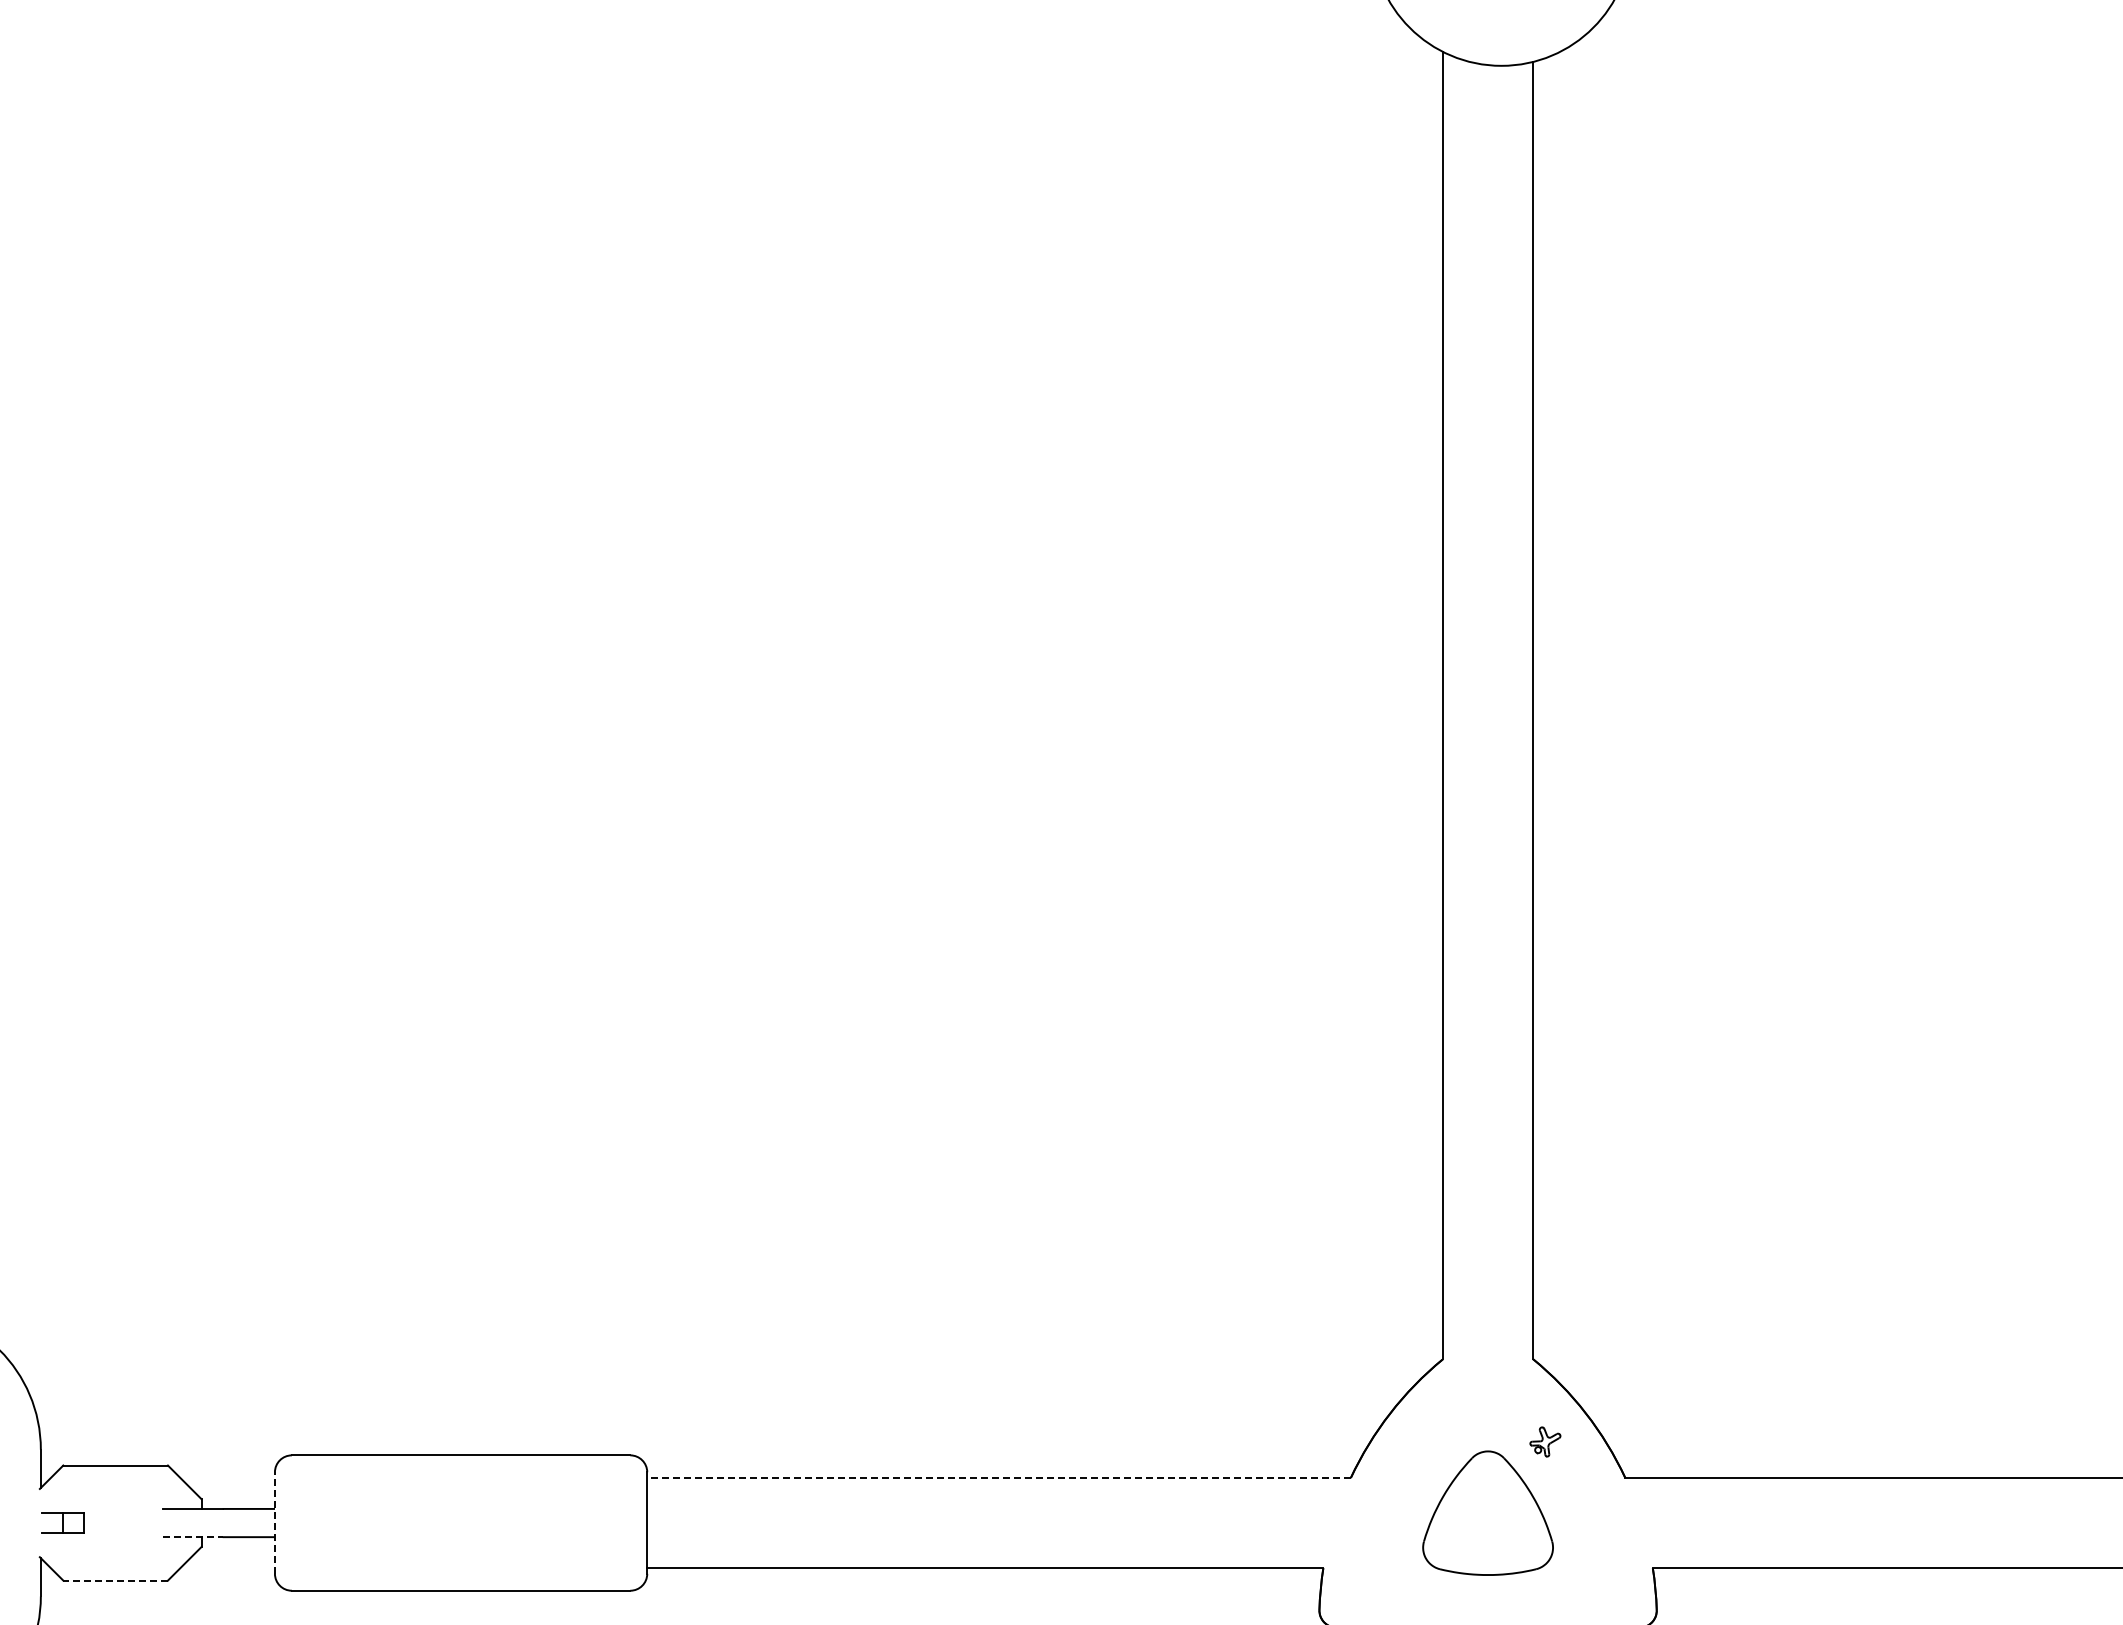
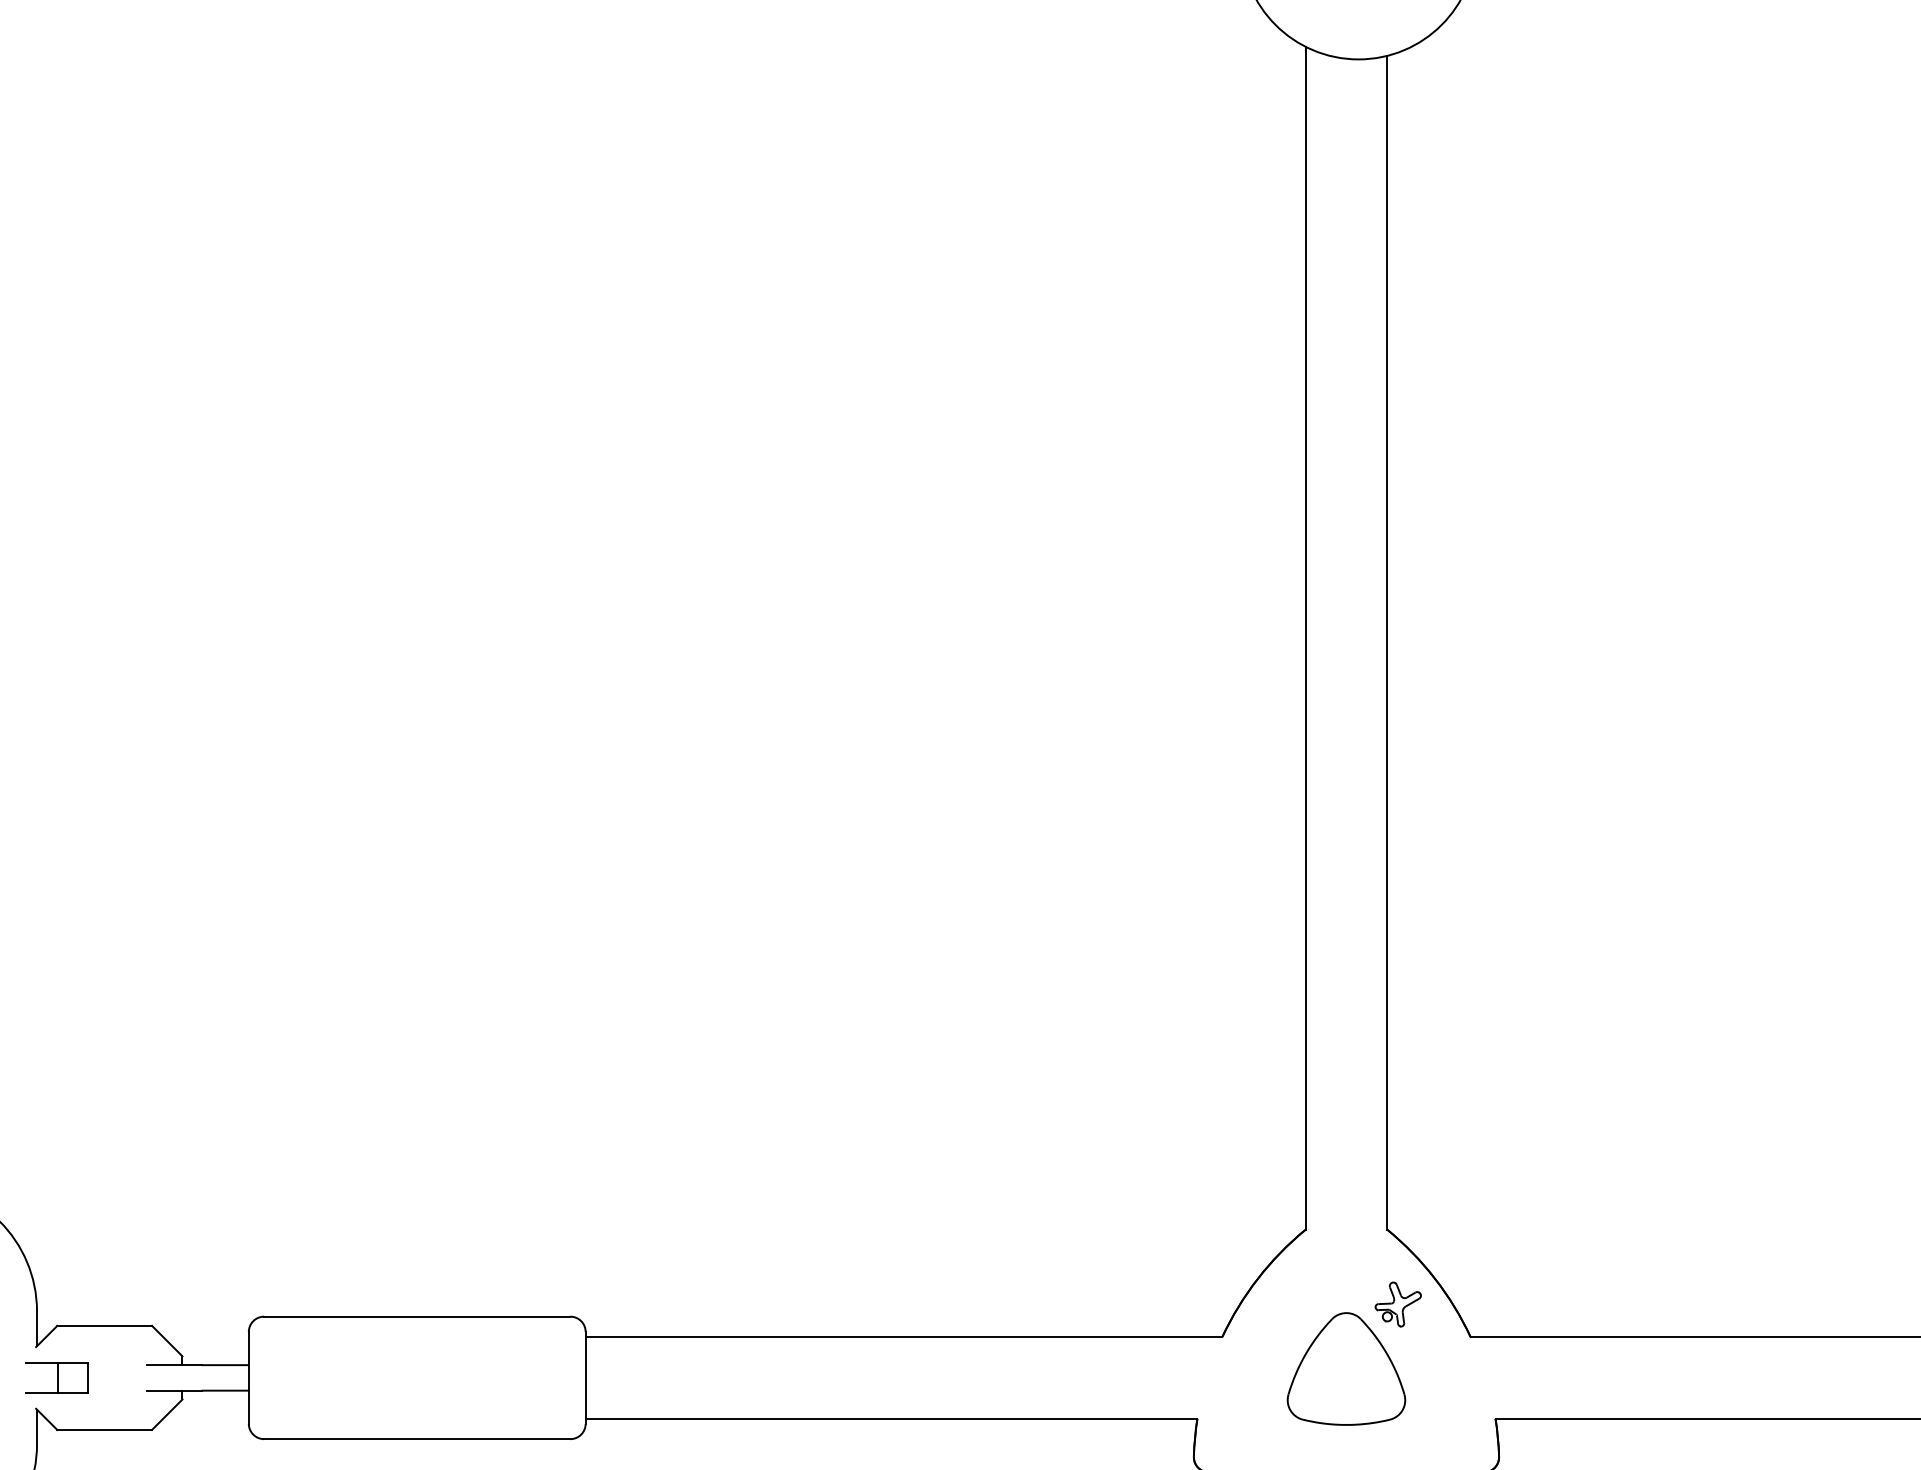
part: (1545, 1441) -> (1398, 1304), size x1.67
line: (999, 1477) -> (904, 1336), dashed -> solid
part: (62, 1522) -> (56, 1377), size x1.67
line: (274, 1523) -> (248, 1378), dashed -> solid
line: (192, 1537) -> (174, 1390), dashed -> solid
line: (115, 1580) -> (104, 1429), dashed -> solid

